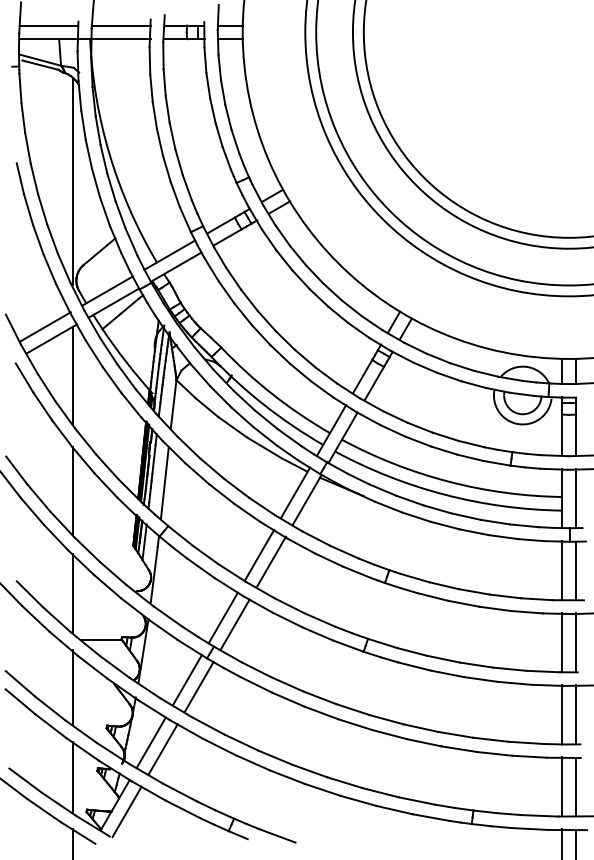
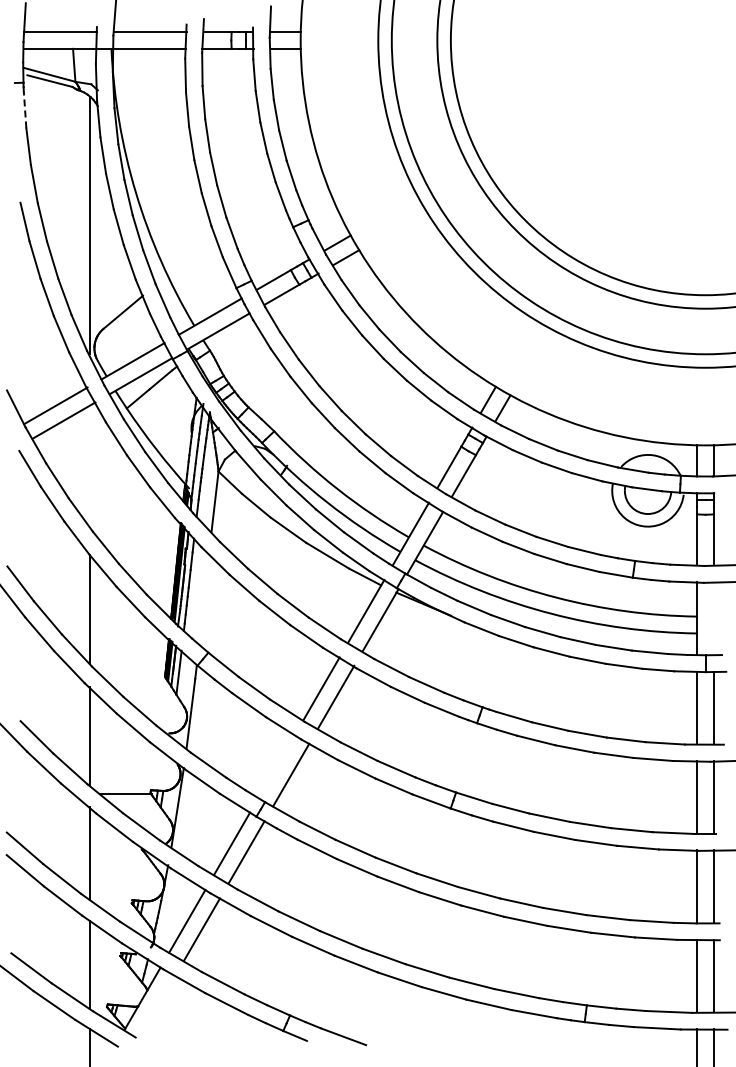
line: (20, 88) -> (25, 109), solid -> dashed
line: (72, 375) -> (89, 465), removed
line: (165, 483) -> (204, 599), removed
line: (576, 498) -> (714, 618), removed
line: (223, 617) -> (276, 766), removed
line: (127, 811) -> (157, 1006), removed

